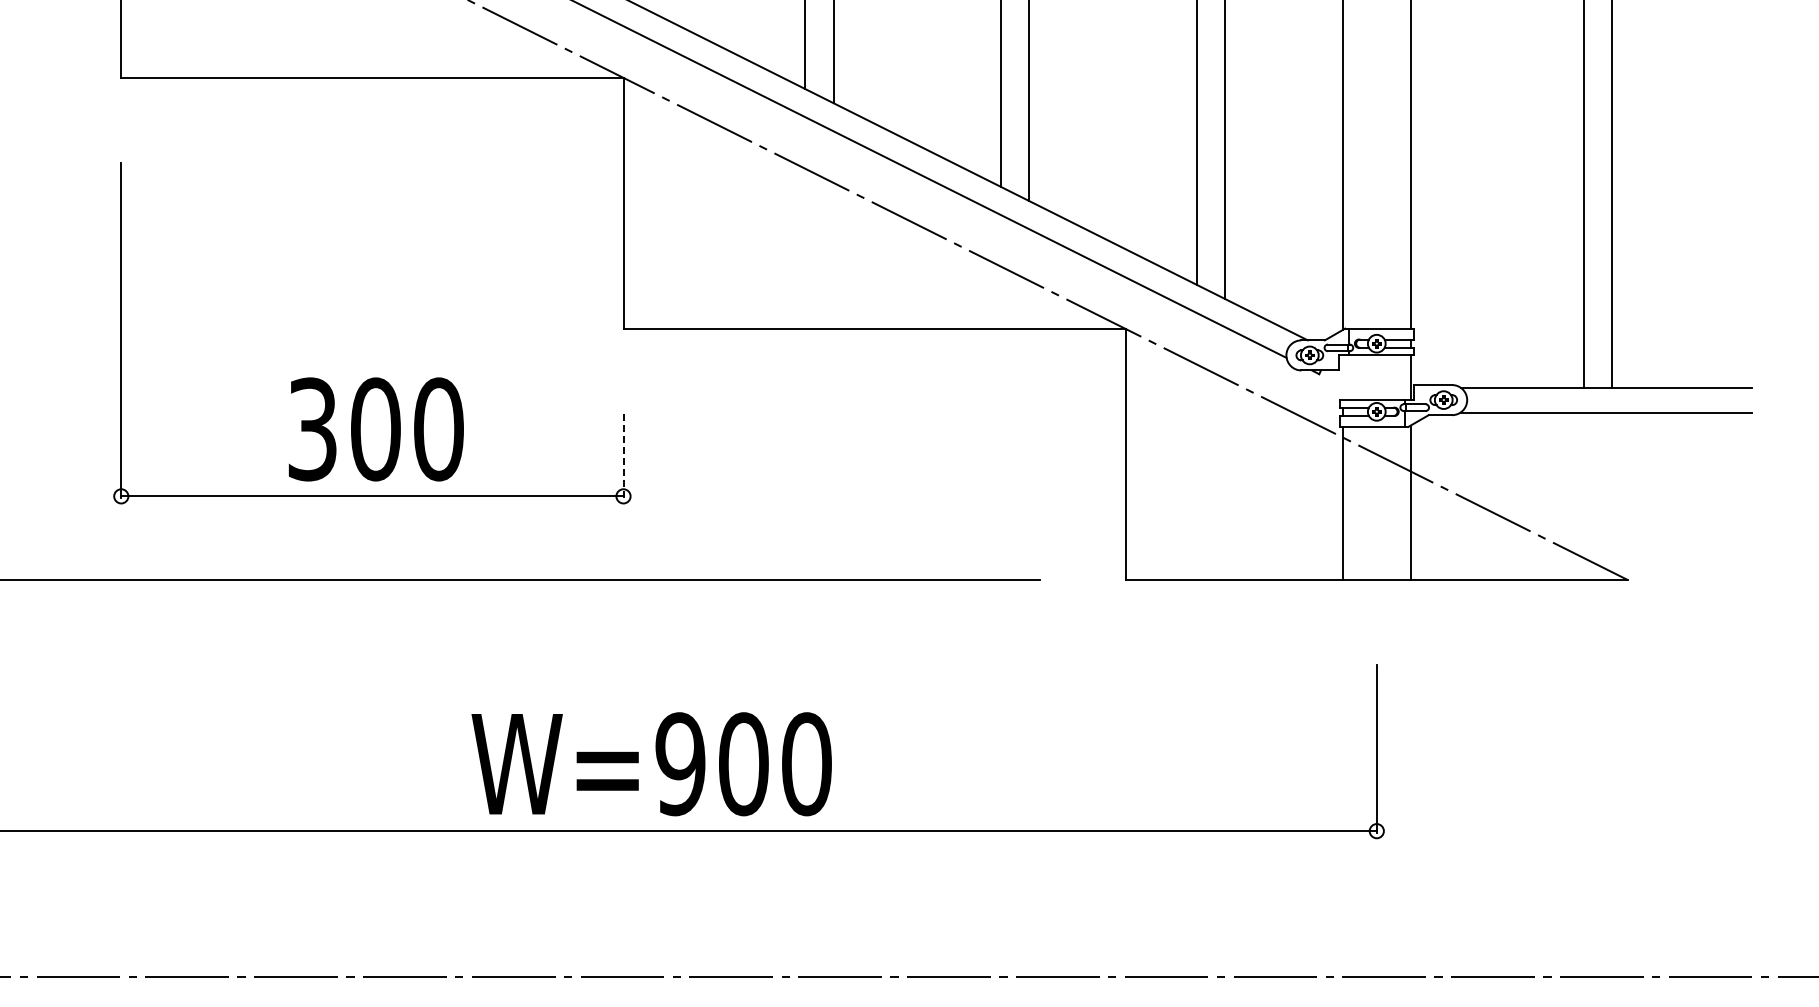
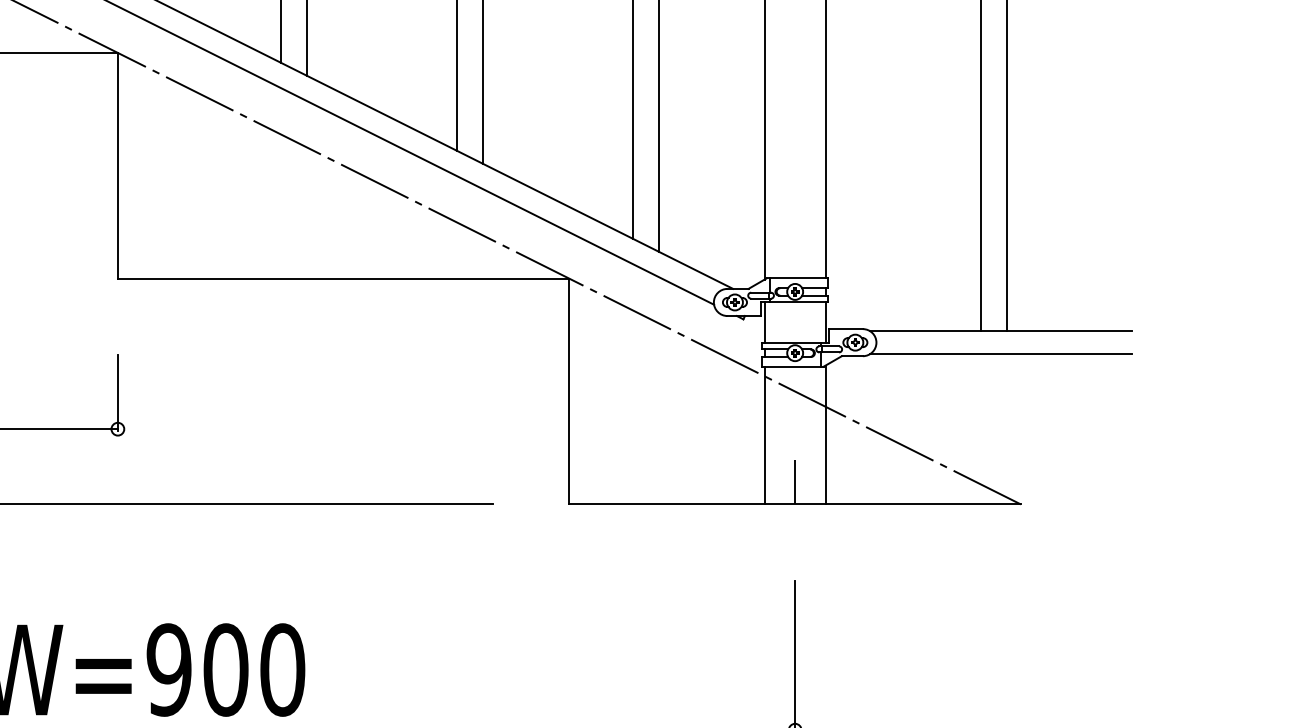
line: (1342, 377) -> (764, 322), added
line: (623, 456) -> (117, 393), dashed -> solid
line: (1376, 555) -> (794, 482), added

